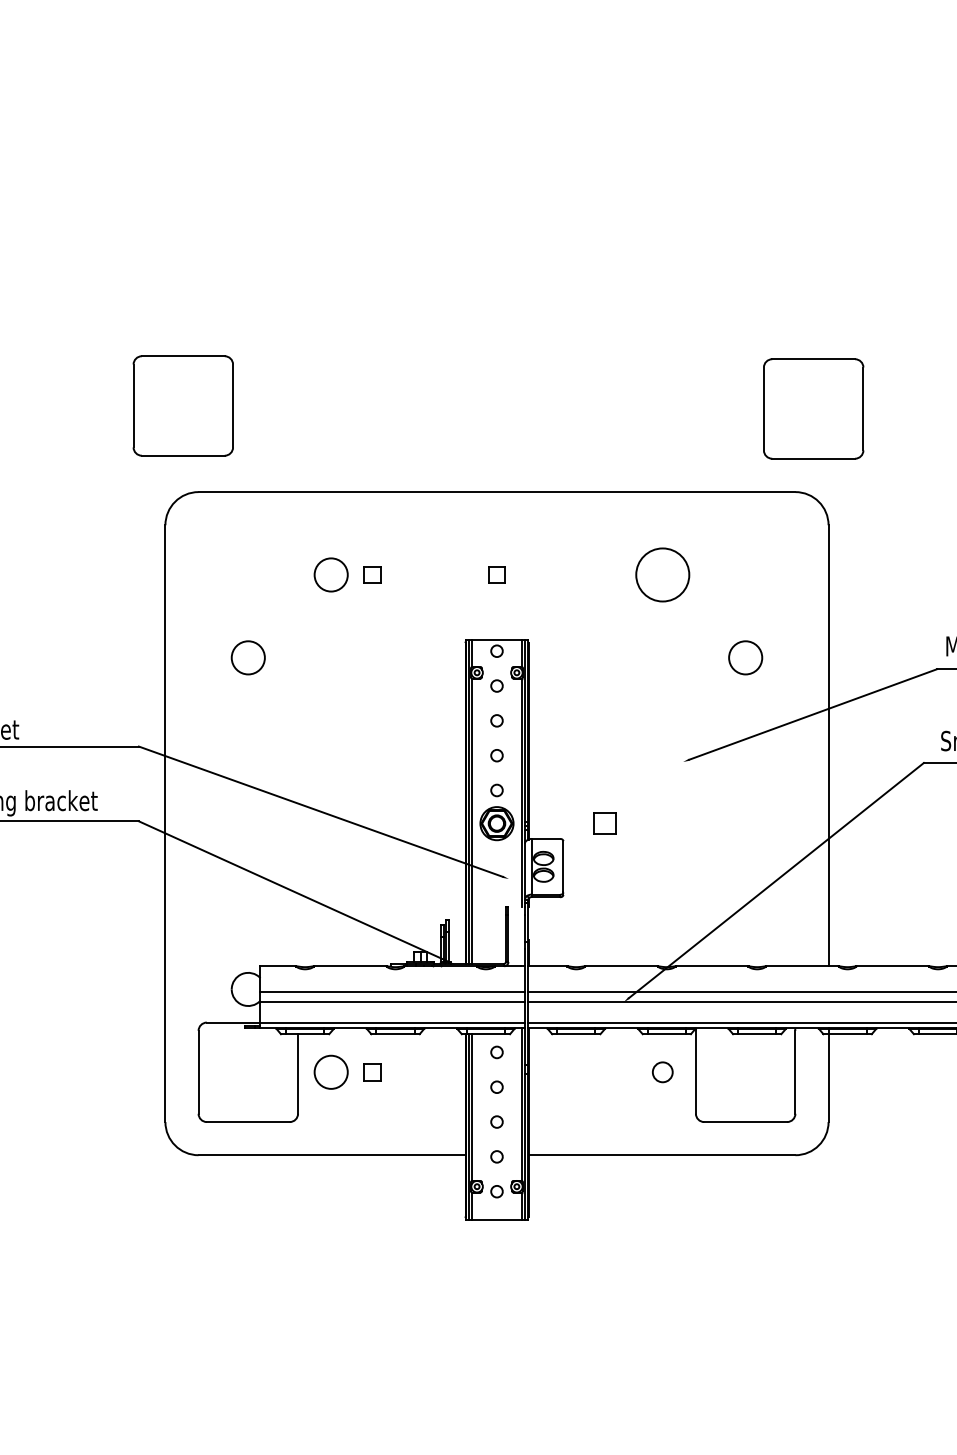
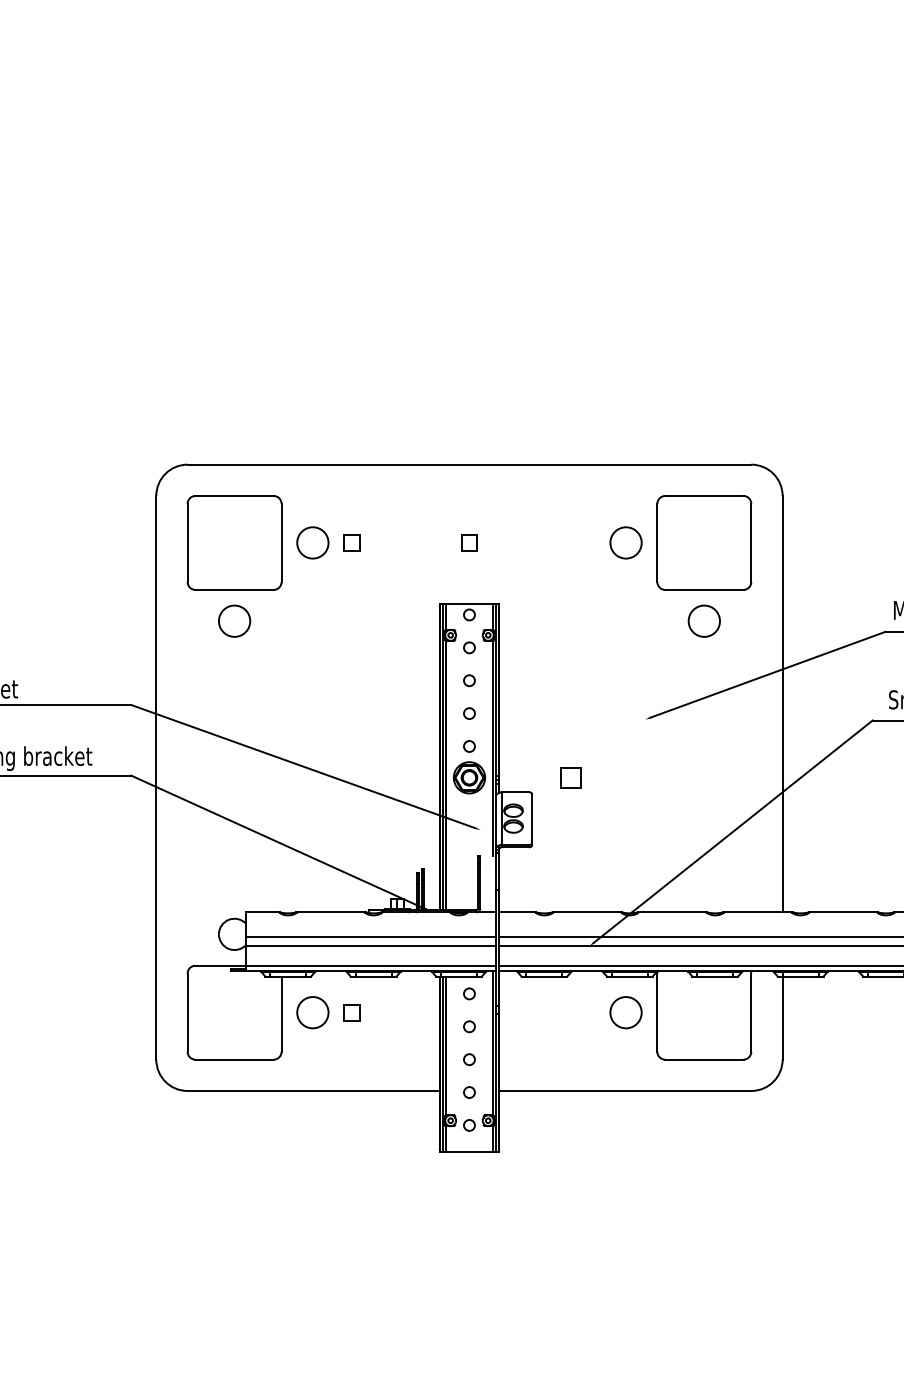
part: (182, 405) -> (233, 542), moved
part: (813, 408) -> (704, 542), moved
circle: (662, 574) -> (625, 542), size x0.62
circle: (662, 1071) -> (625, 1011), size x1.67

